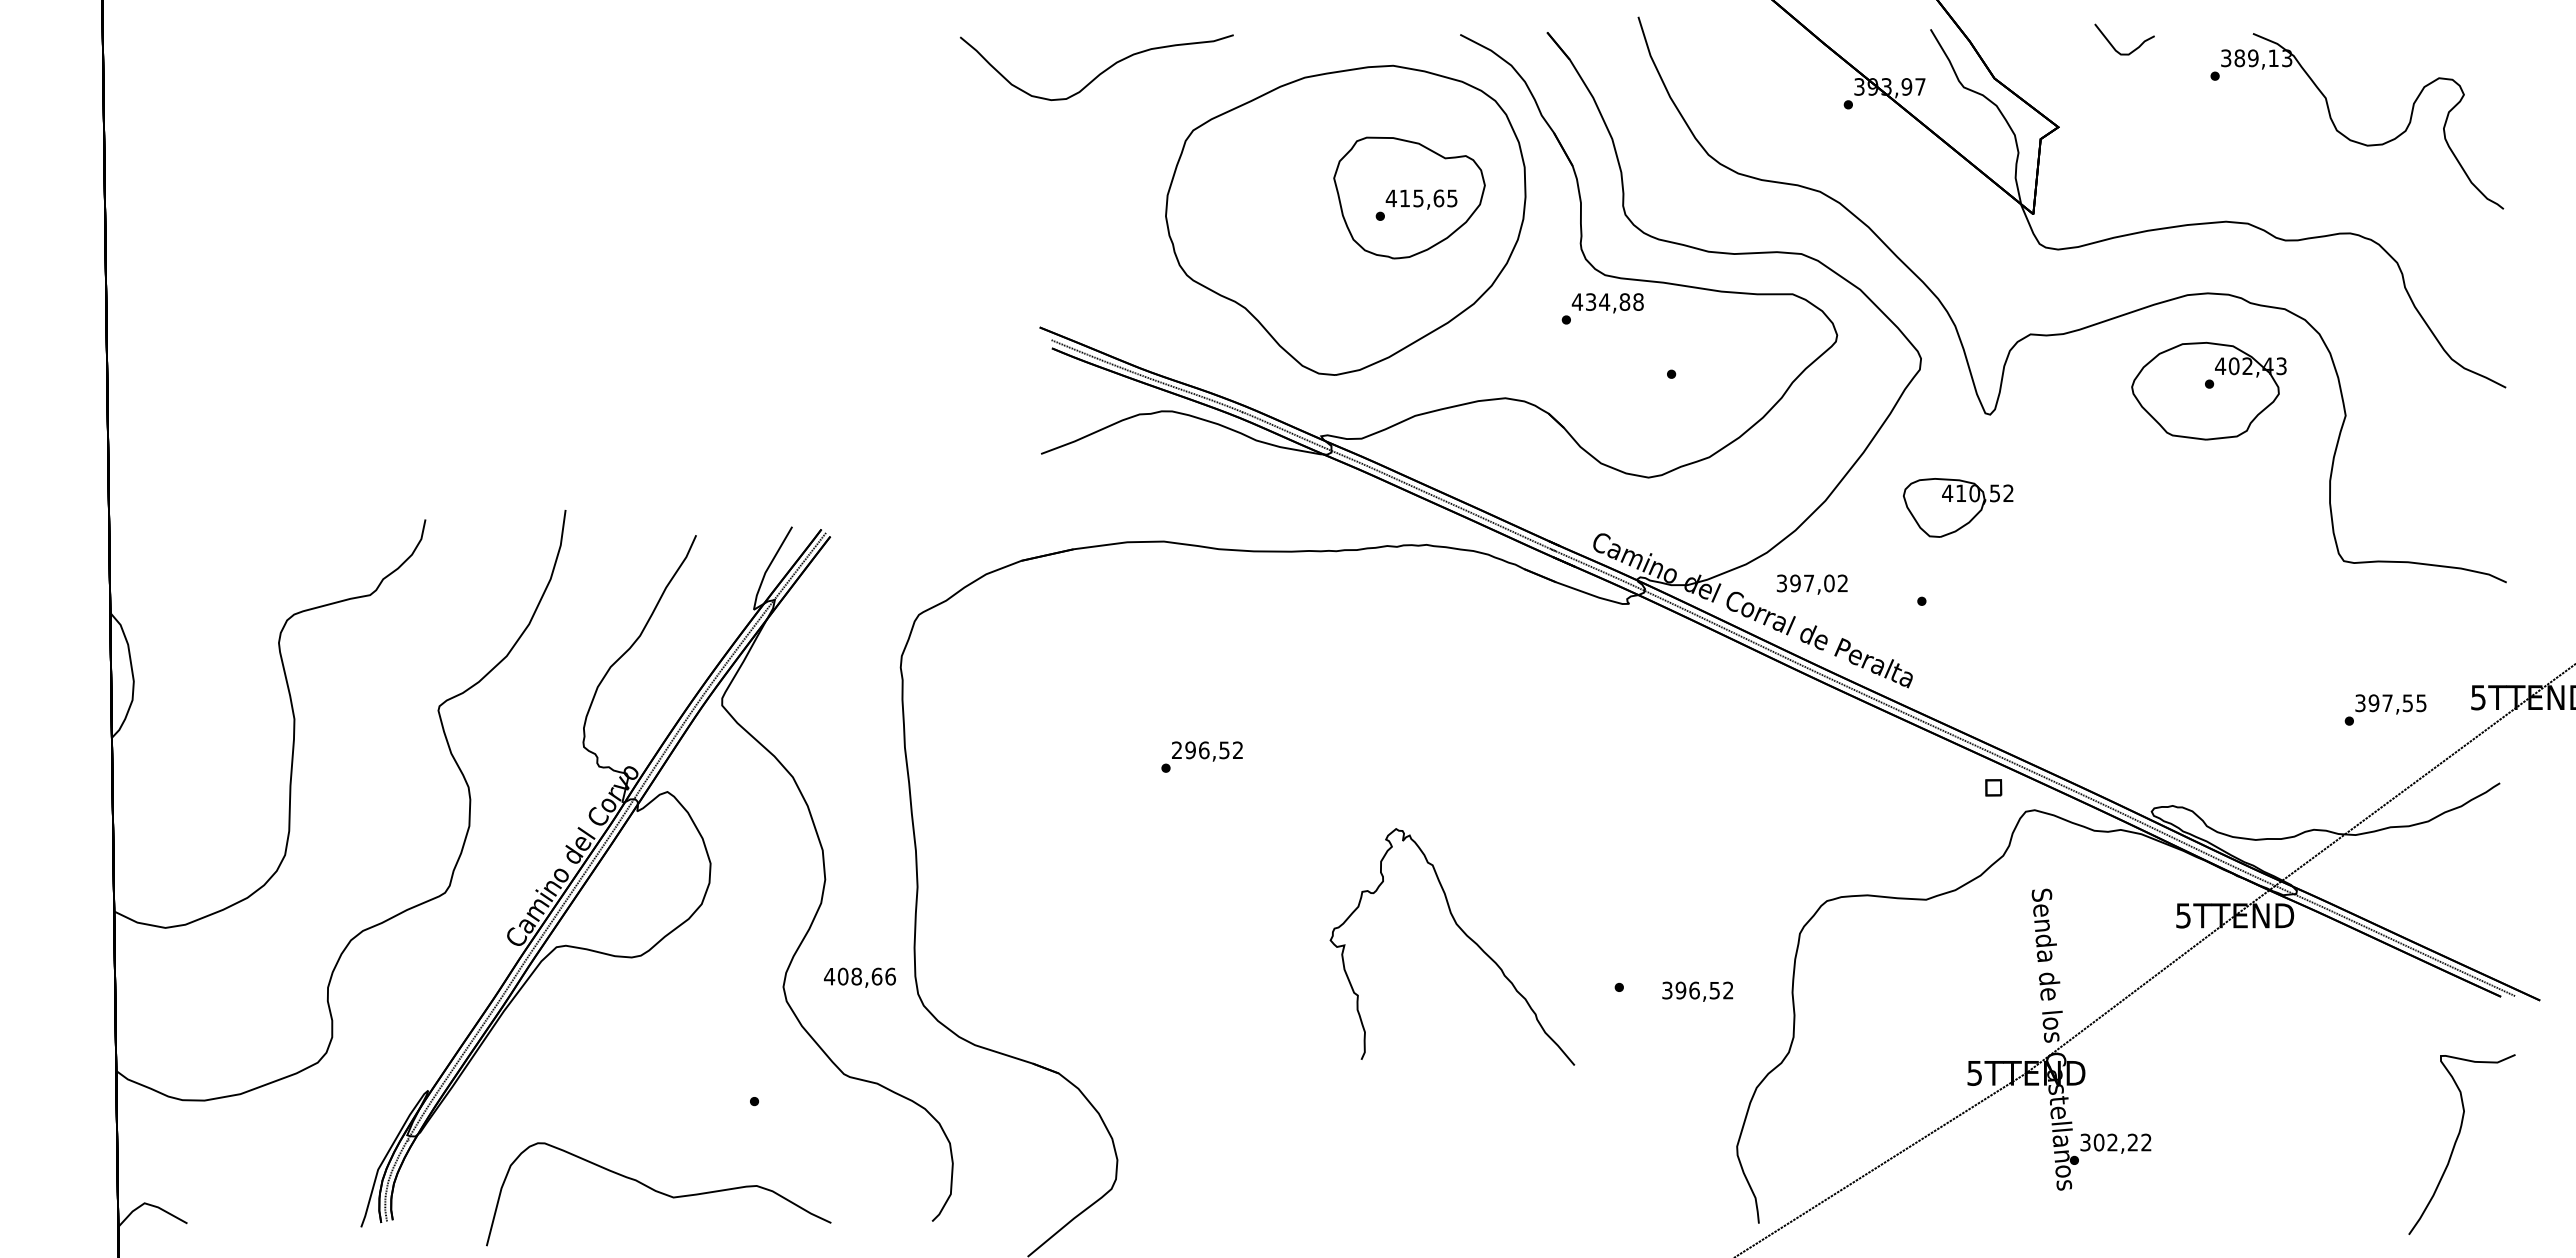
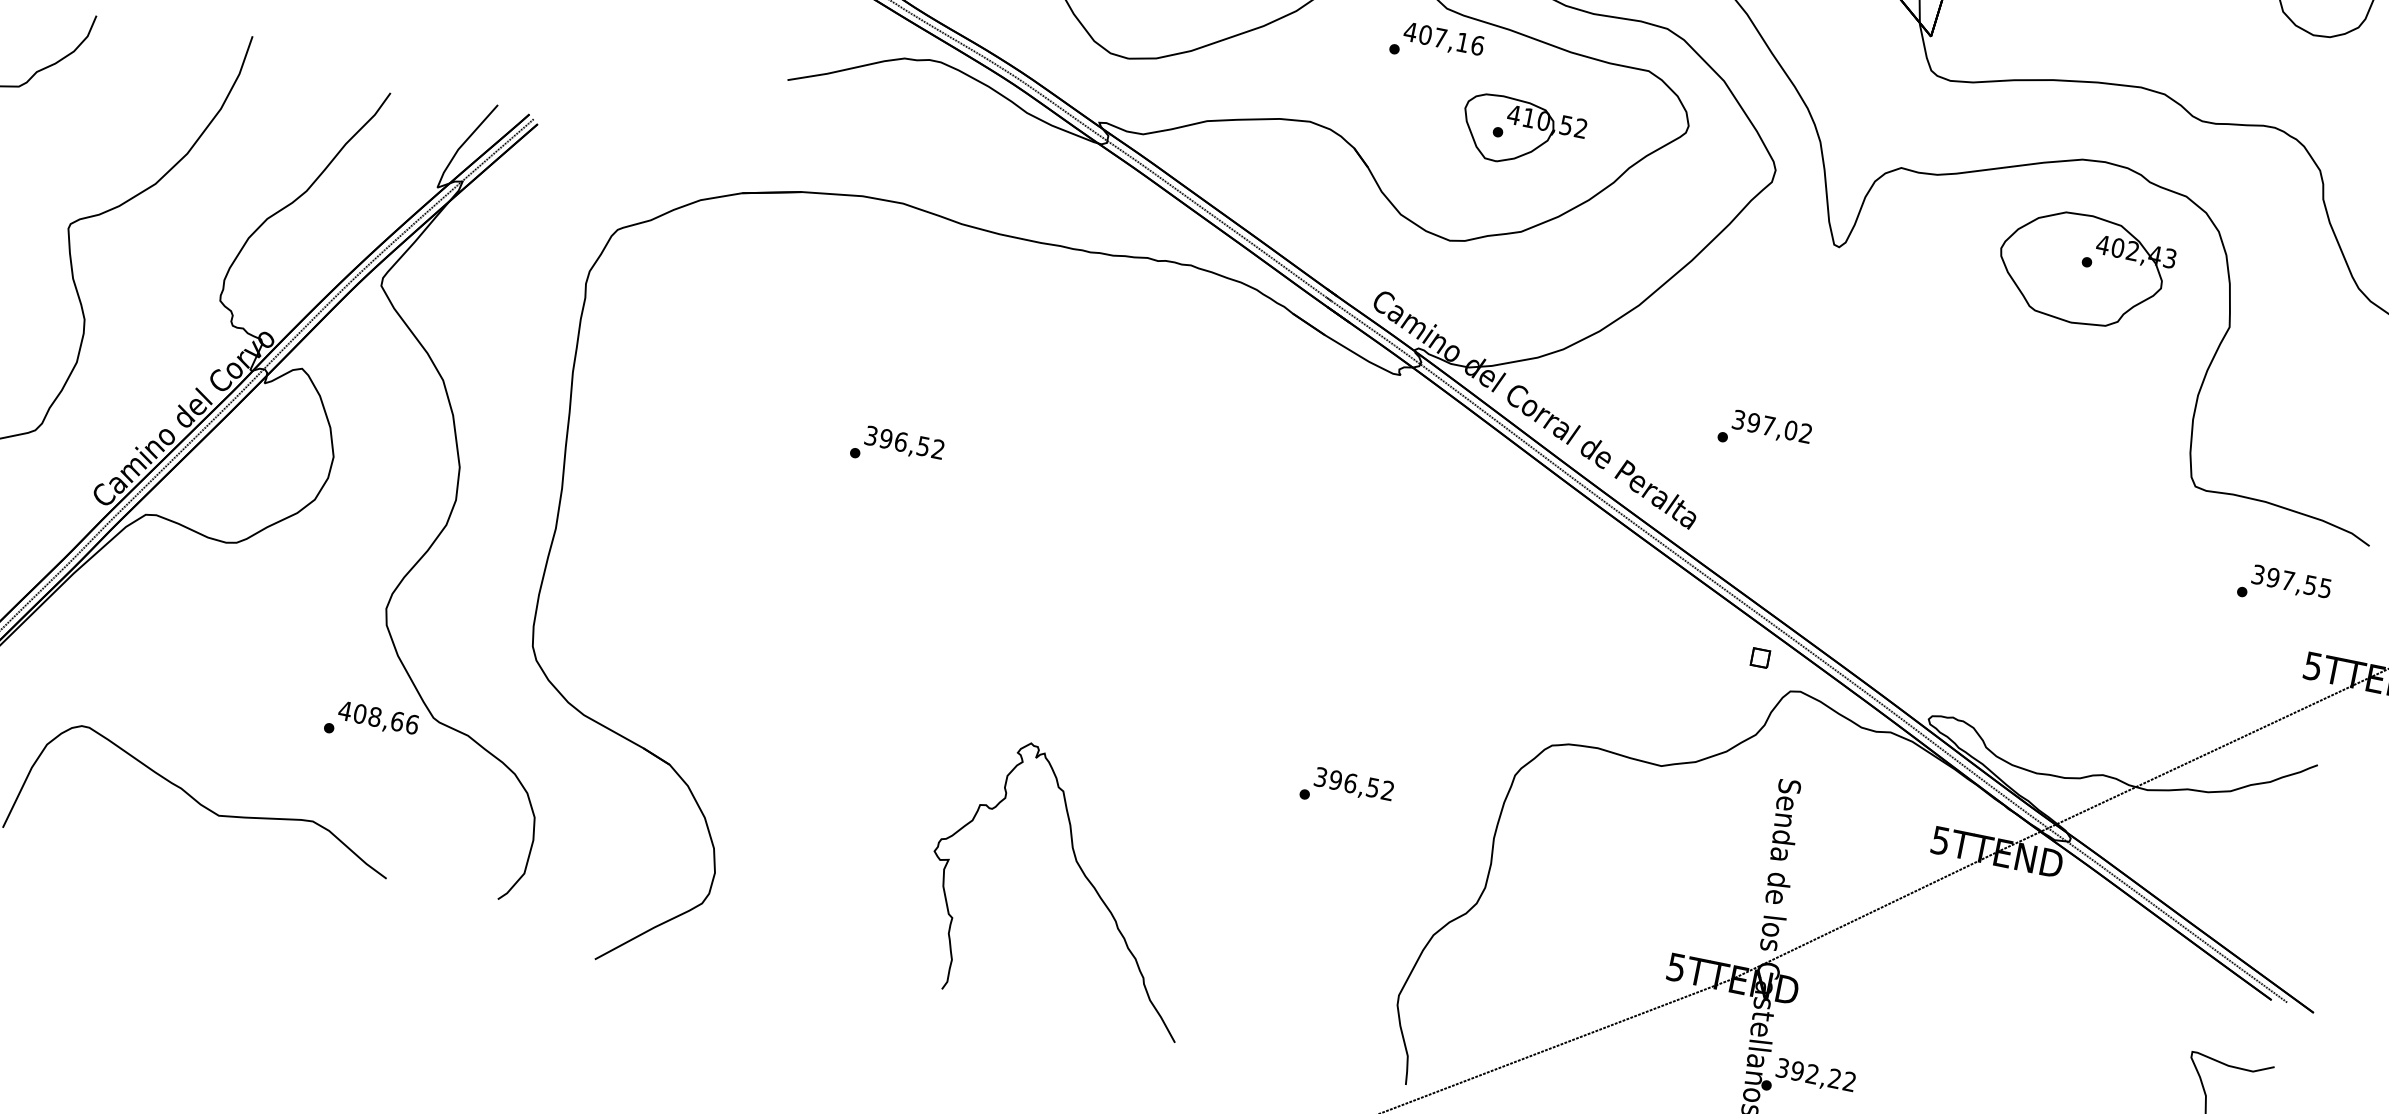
text: (1614, 301) -> (1451, 39), 434,88 -> 407,16
part: (1958, 507) -> (1522, 132), moved
text: (1811, 584) -> (1771, 427), moved
text: (2385, 709) -> (2284, 587), moved
text: (1177, 750) -> (871, 436), 296,52 -> 396,52
curve: (1464, 934) -> (1082, 874), moved
text: (859, 977) -> (377, 718), moved
text: (1697, 991) -> (1353, 784), moved
text: (2098, 1142) -> (1796, 1071), 302,22 -> 392,22

